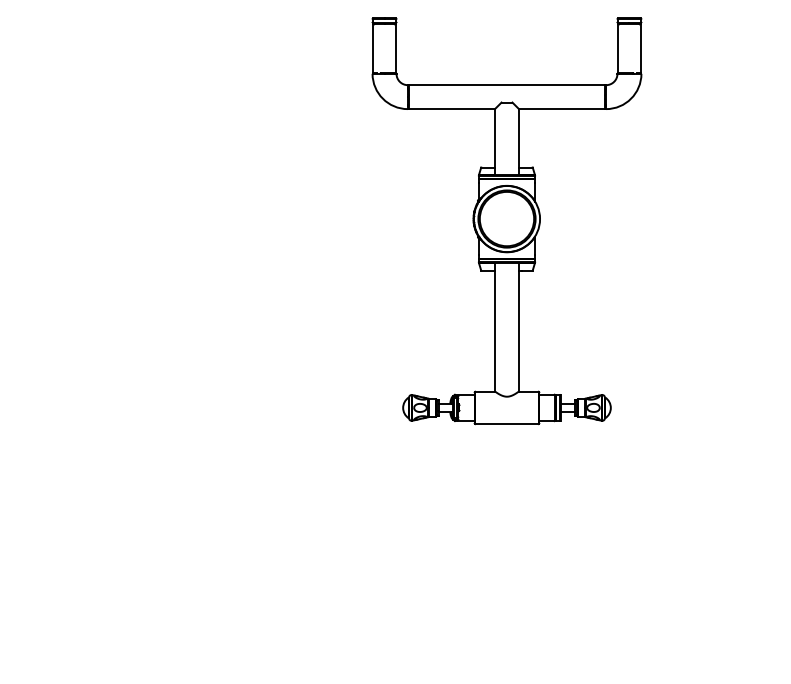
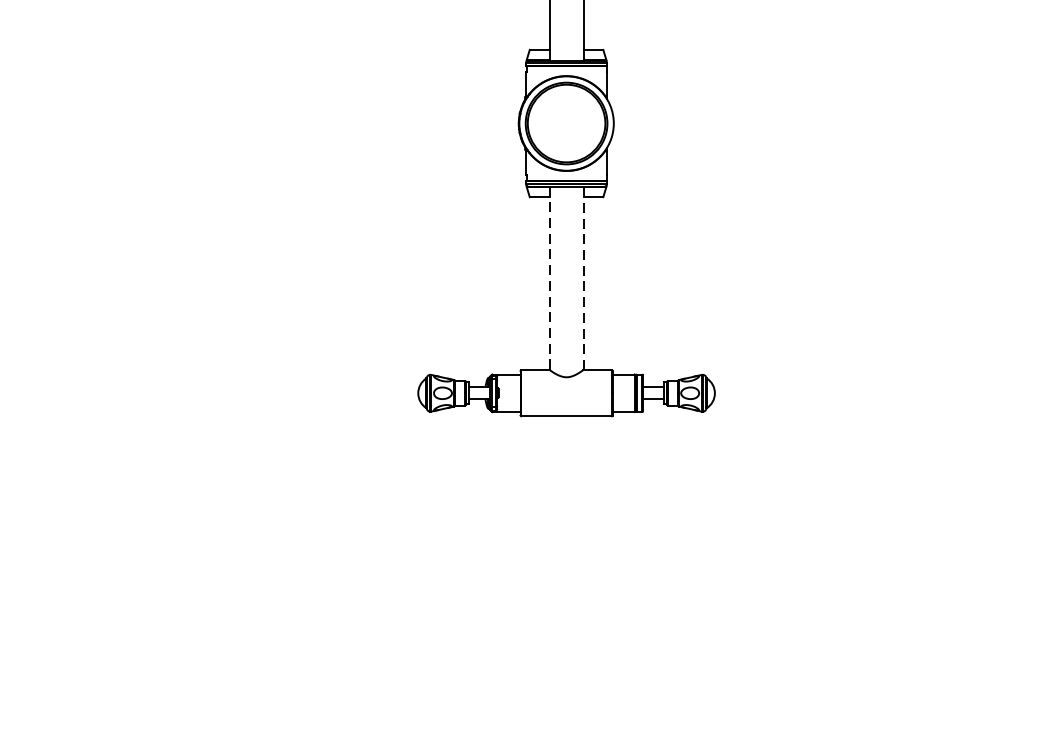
line: (518, 326) -> (583, 277), solid -> dashed
line: (495, 327) -> (550, 278), solid -> dashed

